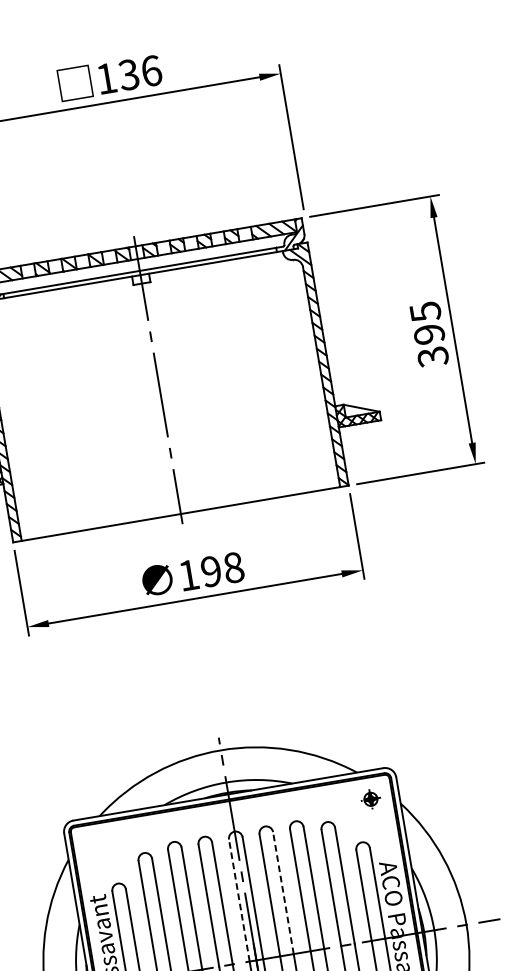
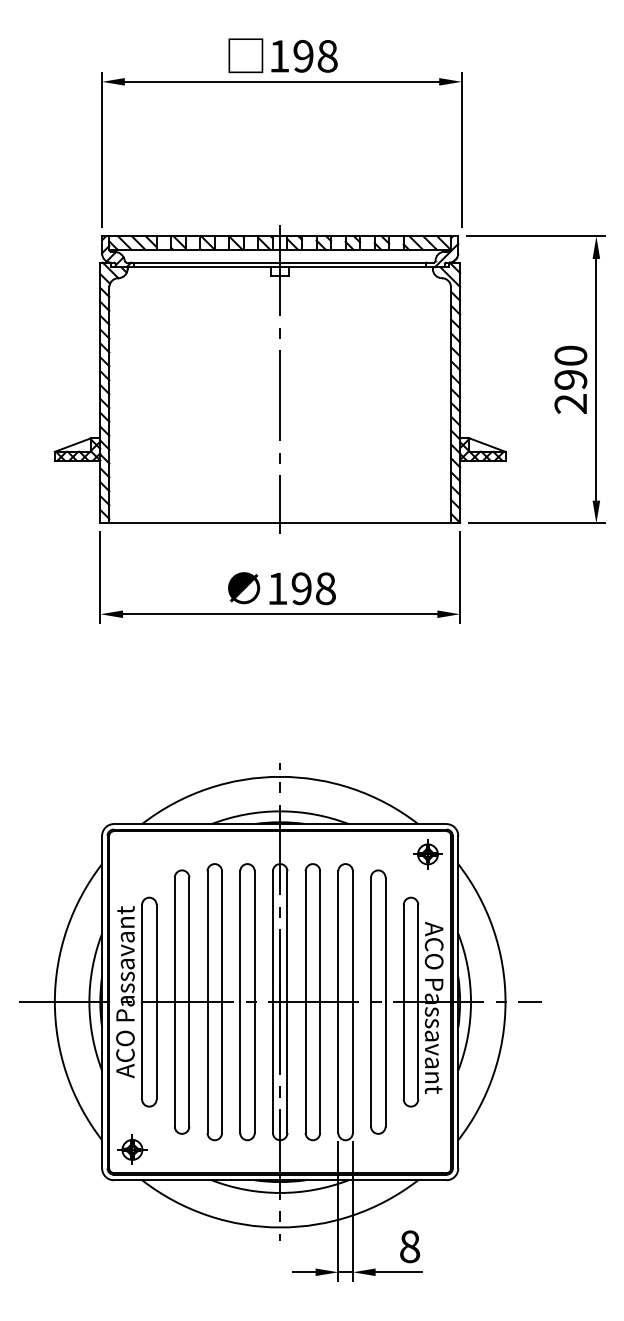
text: (140, 73) -> (315, 56), 136 -> 198
text: (428, 334) -> (570, 379), 395 -> 290
part: (370, 799) -> (427, 854), size x1.43
line: (283, 892) -> (320, 936), dashed -> solid
line: (238, 900) -> (272, 936), dashed -> solid

